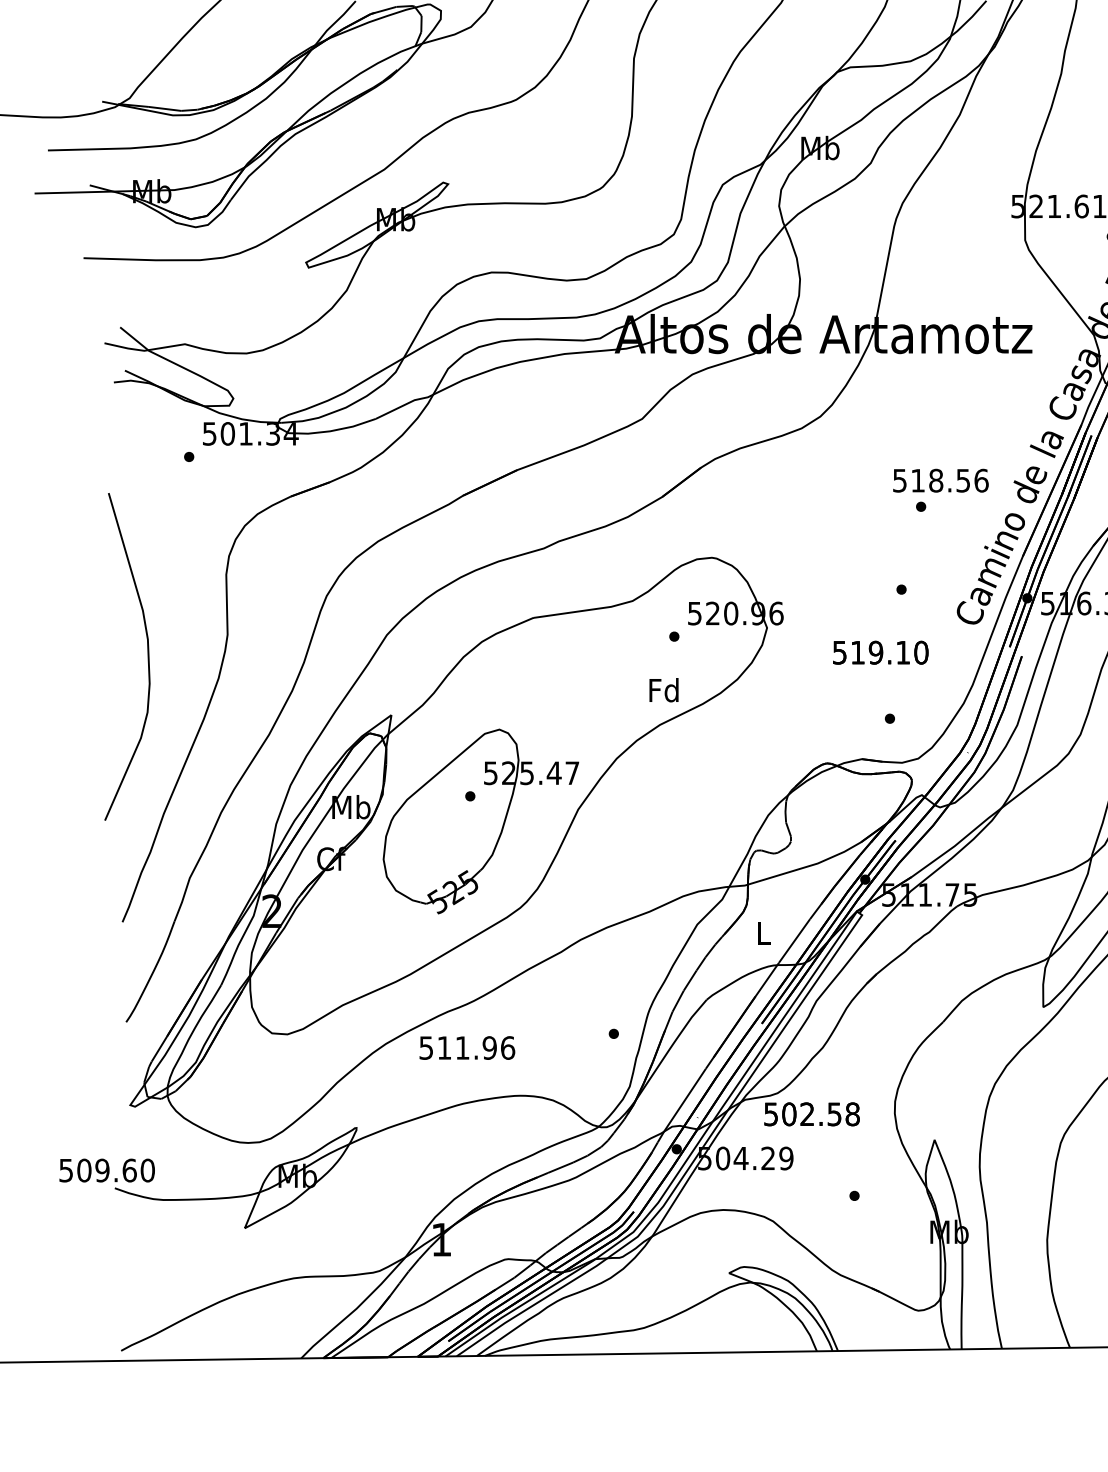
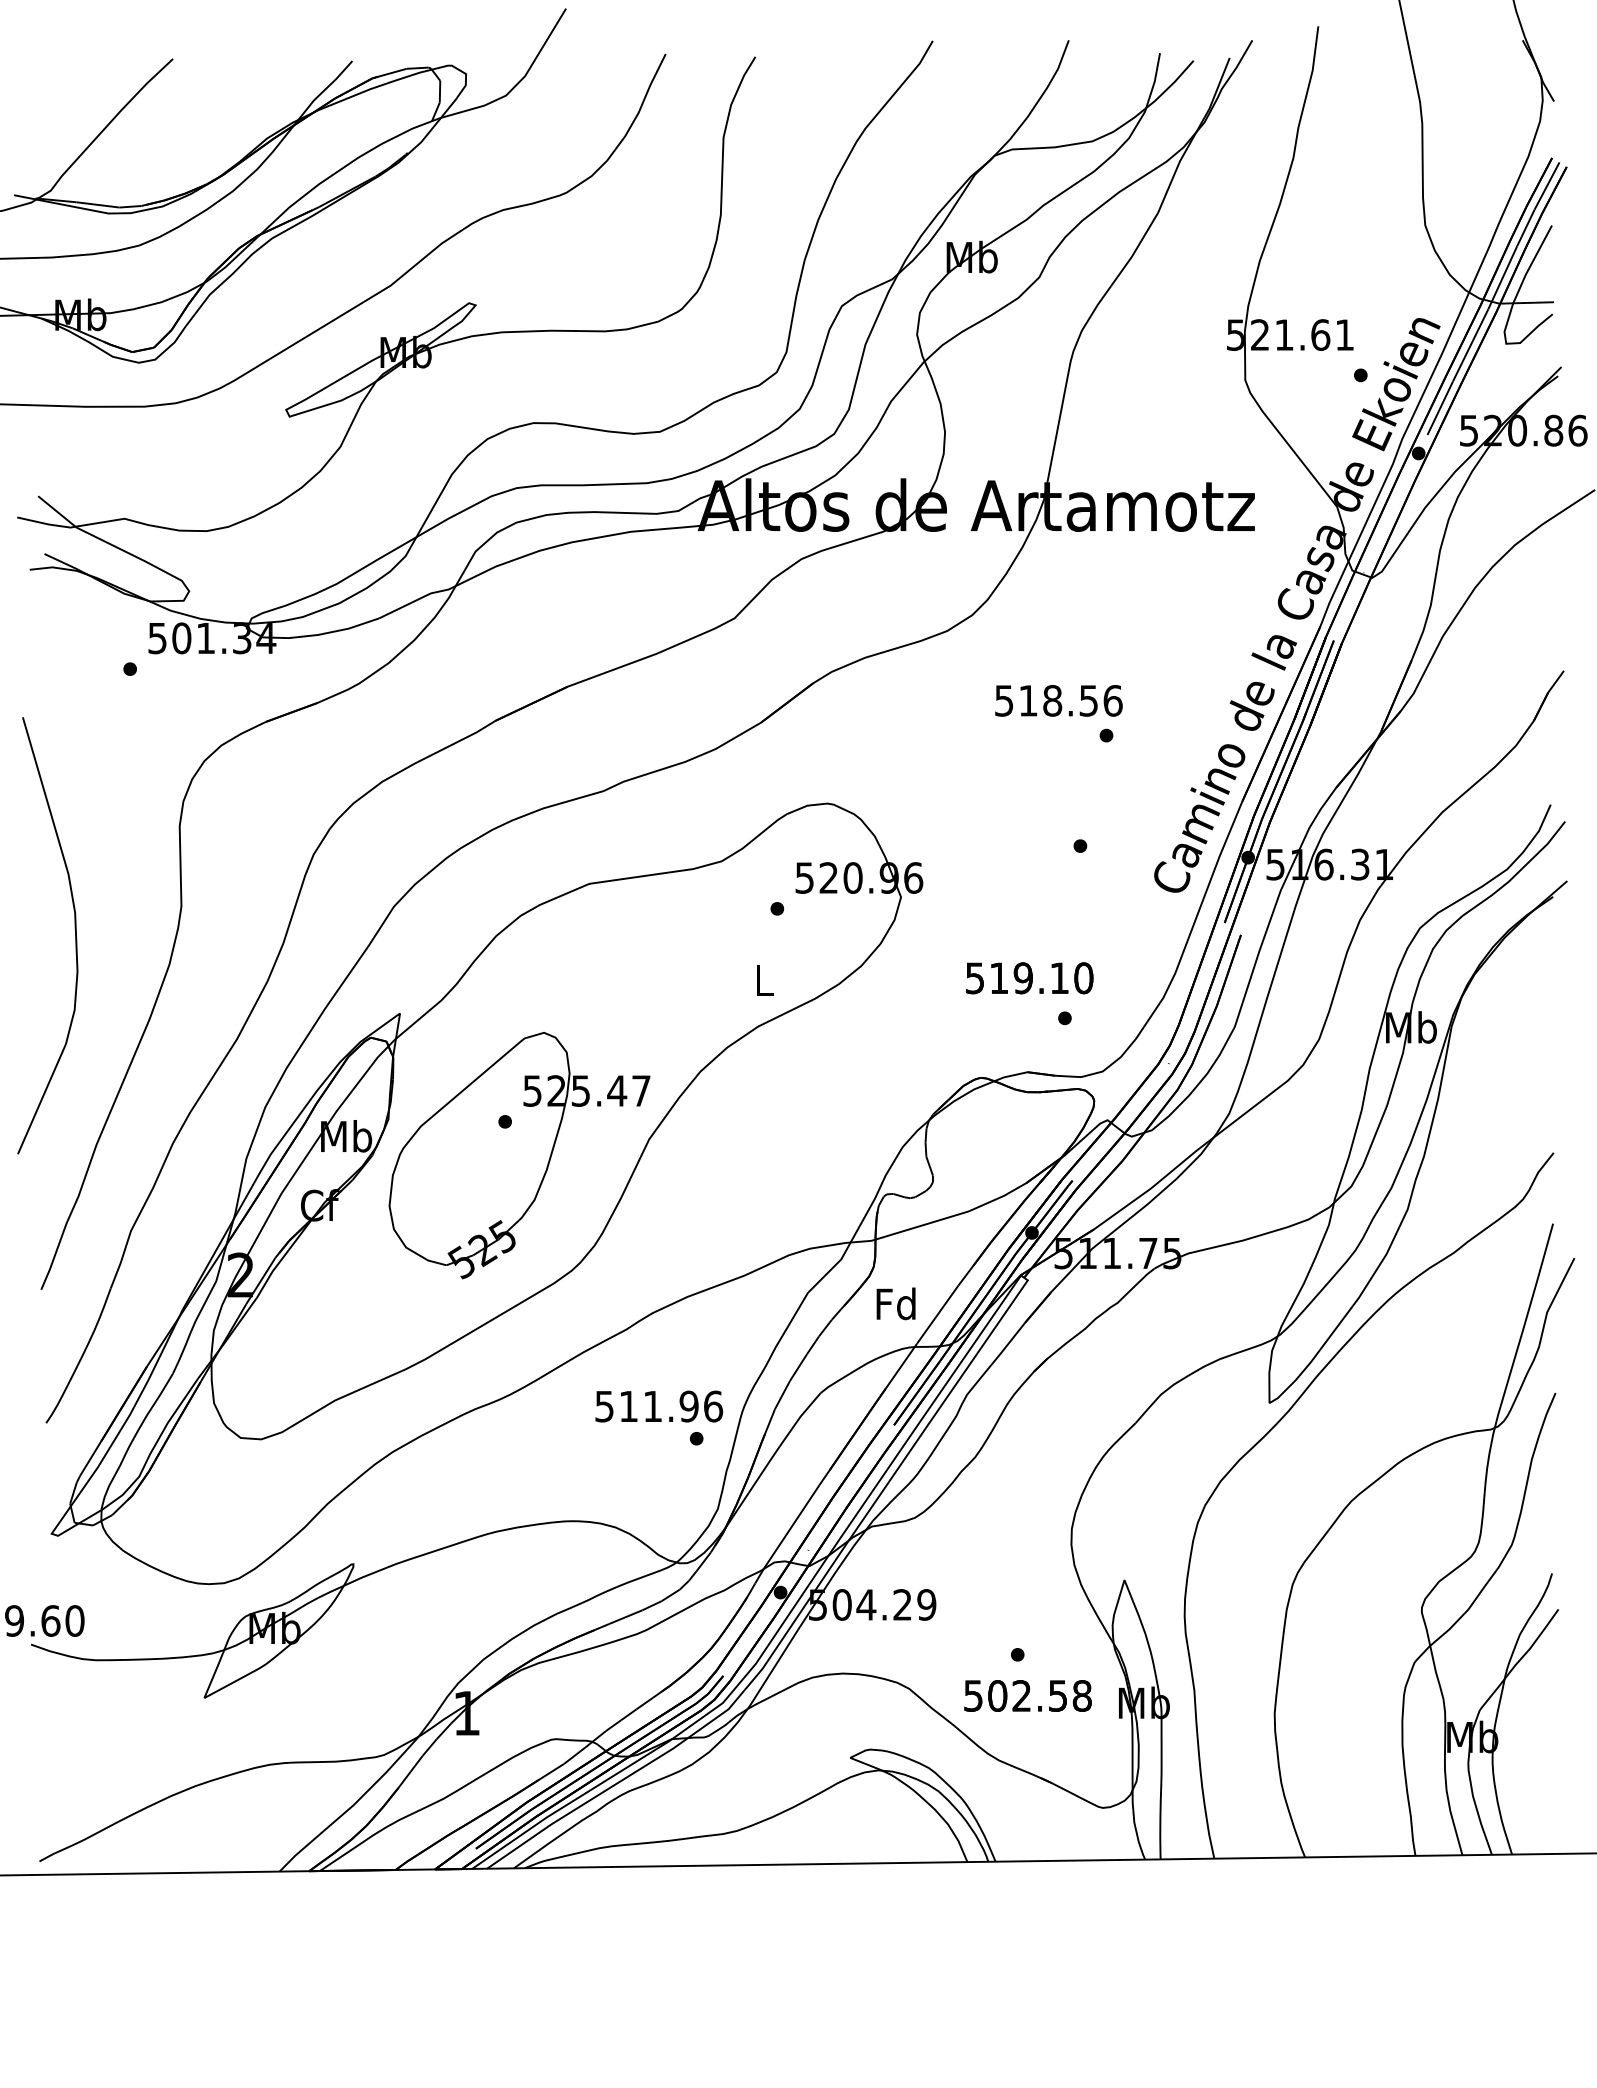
text: (940, 480) -> (1058, 700), moved
text: (880, 652) -> (1029, 978), moved
text: (663, 690) -> (763, 980), Fd -> L
text: (762, 932) -> (895, 1303), L -> Fd
text: (467, 1047) -> (659, 1406), moved
text: (811, 1113) -> (1027, 1695), moved

